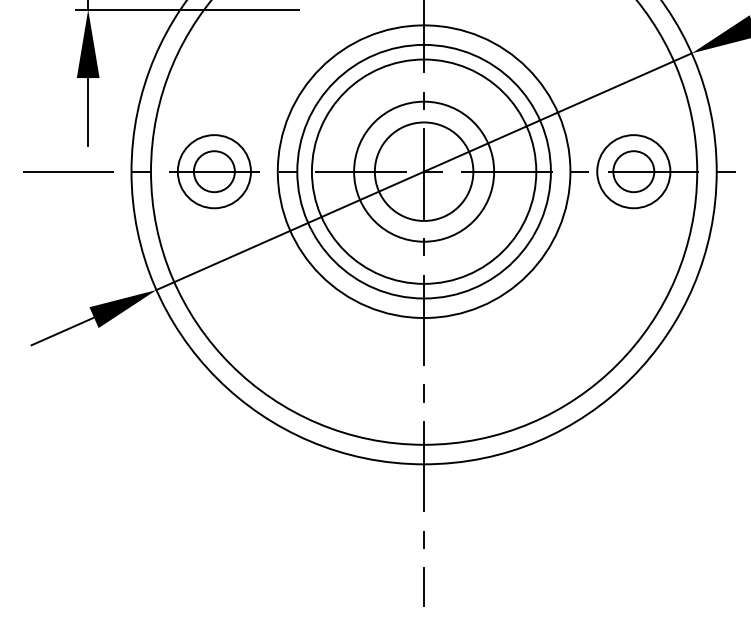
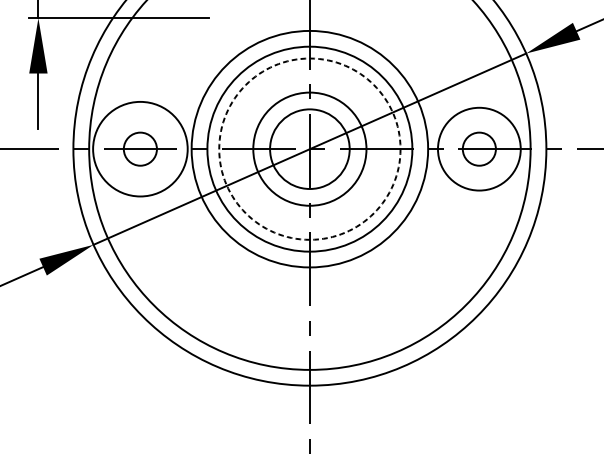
circle: (213, 171) -> (139, 149), size x1.6
circle: (423, 171) -> (309, 149), solid -> dashed
circle: (633, 171) -> (479, 149), size x1.4

